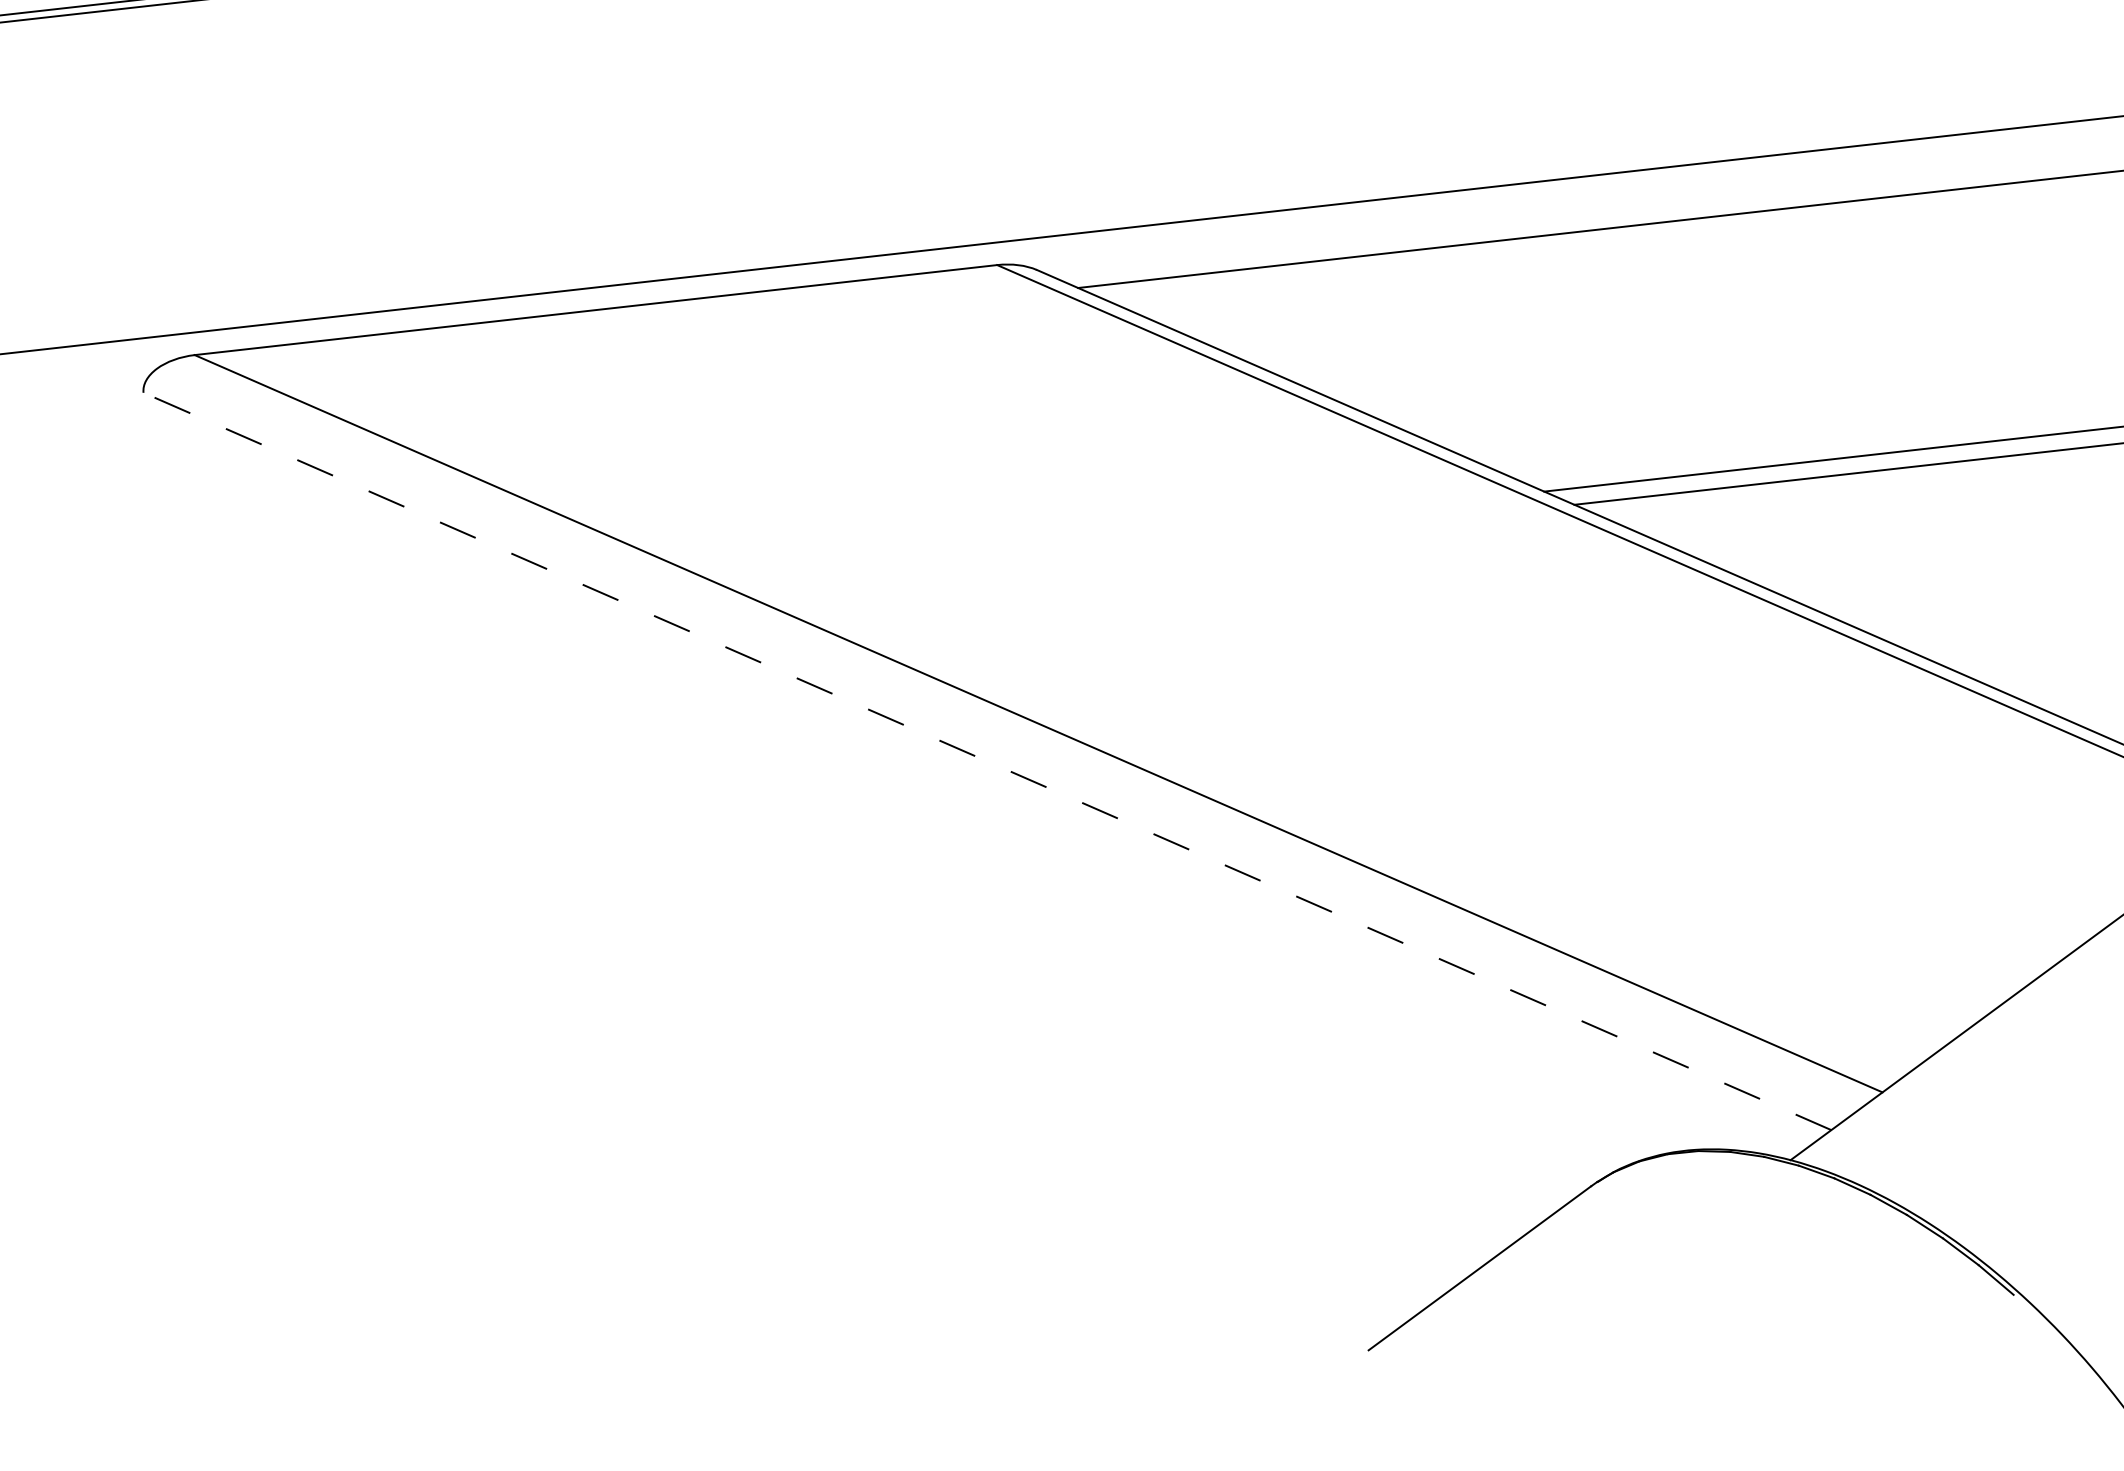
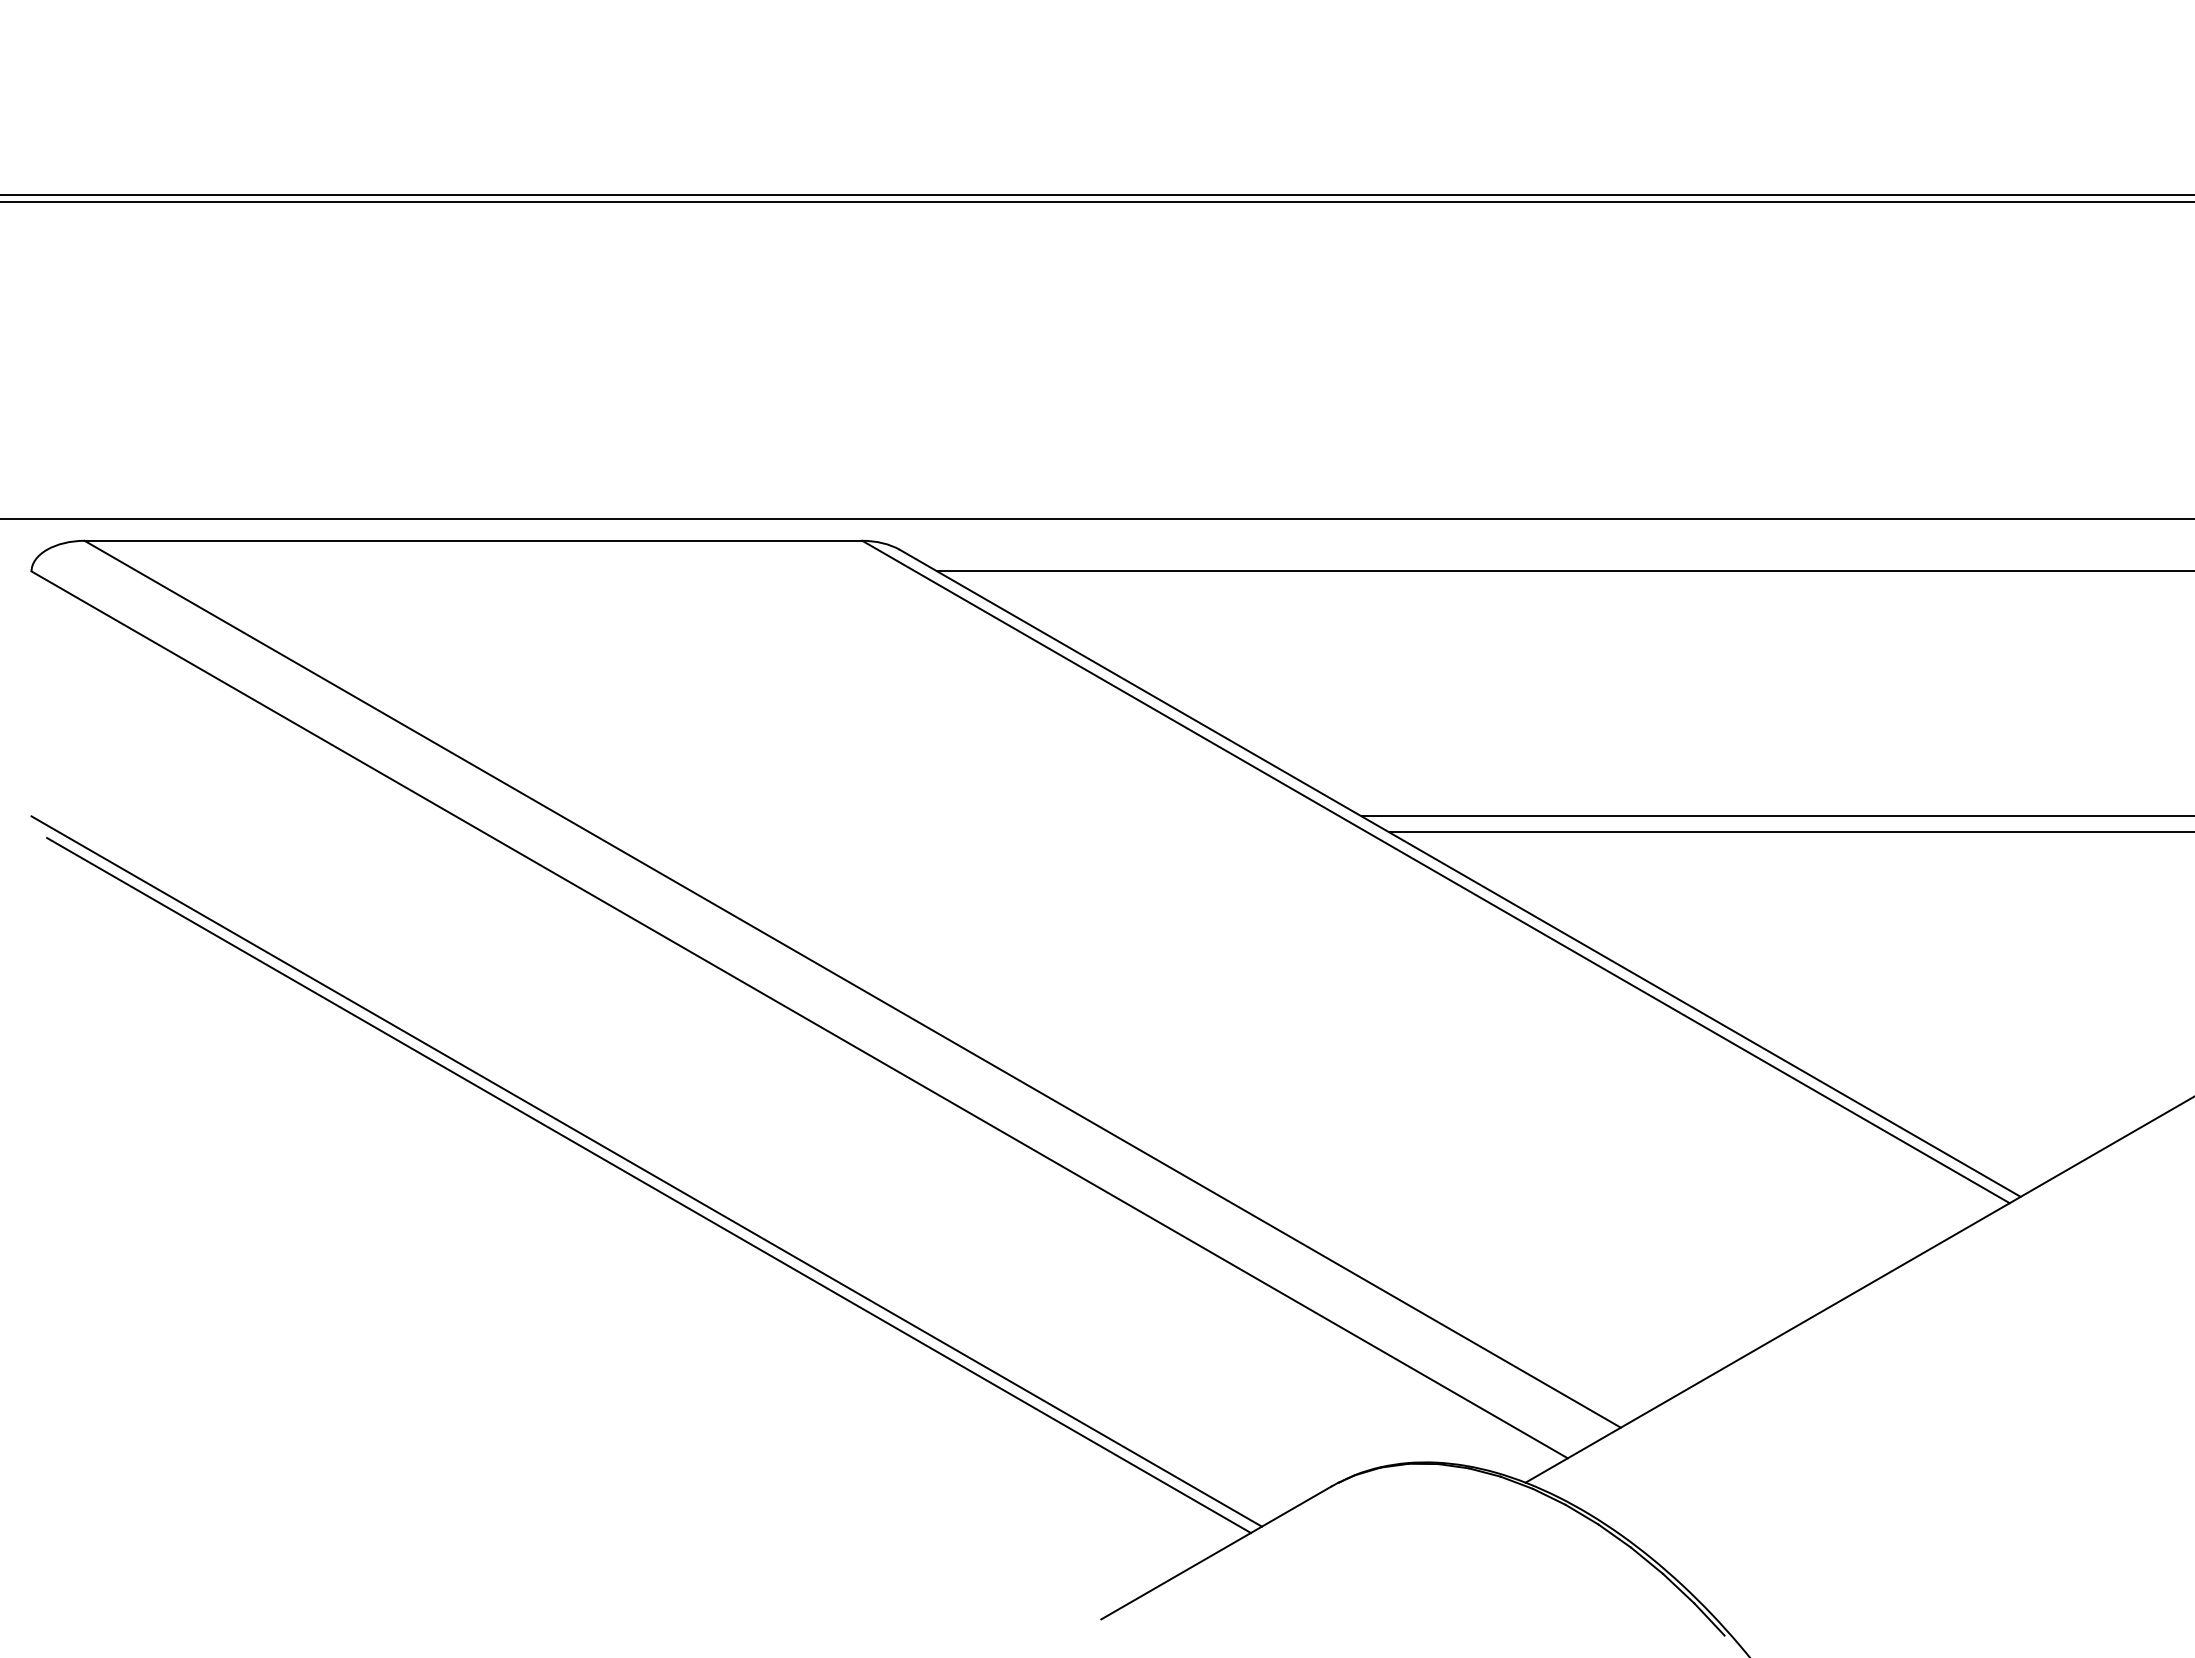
line: (987, 761) -> (799, 1014), dashed -> solid
line: (847, 940) -> (646, 1171), added
line: (851, 955) -> (648, 1185), added

